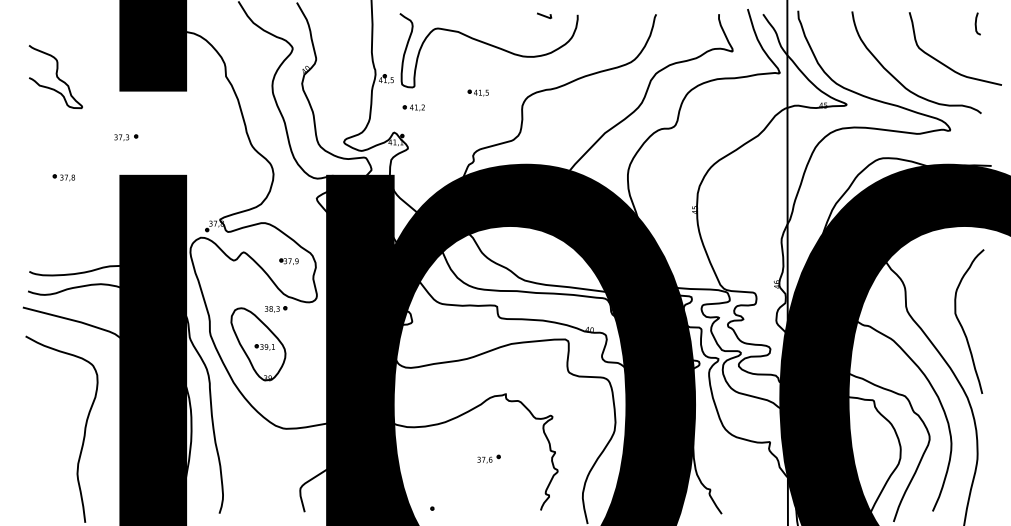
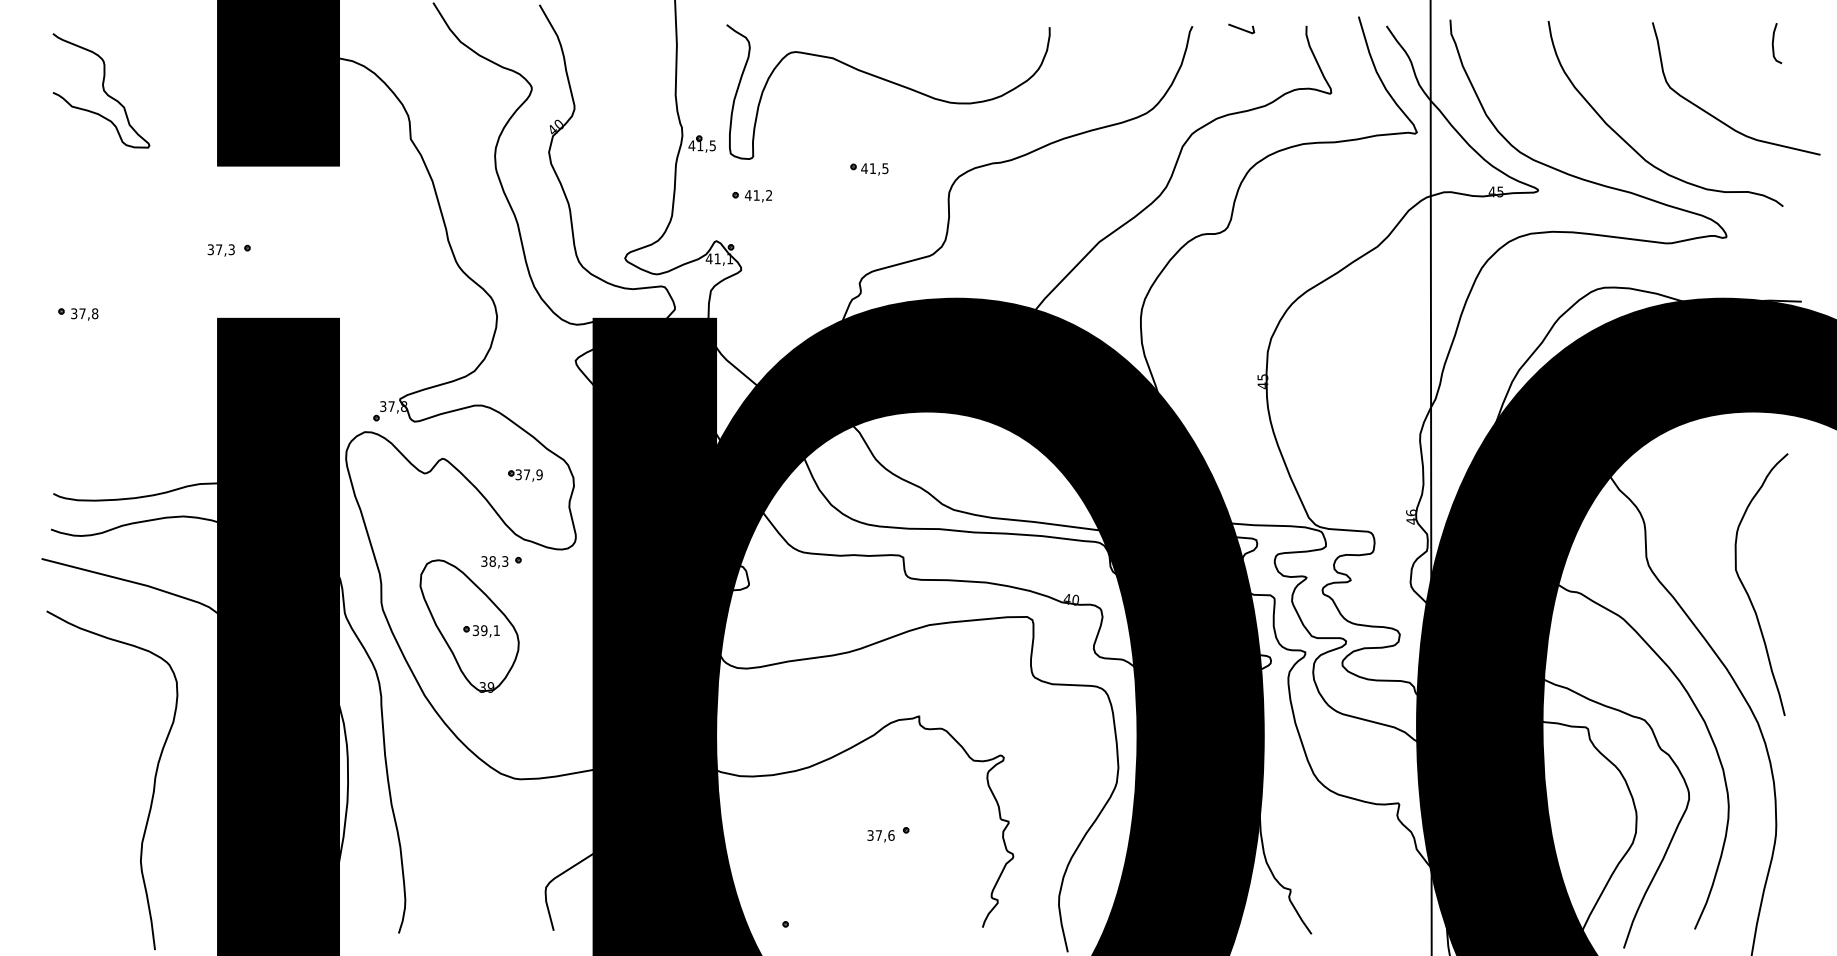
line: (544, 15) -> (1241, 28), moved
curve: (56, 77) -> (102, 91), moved
part: (63, 177) -> (77, 313), moved

